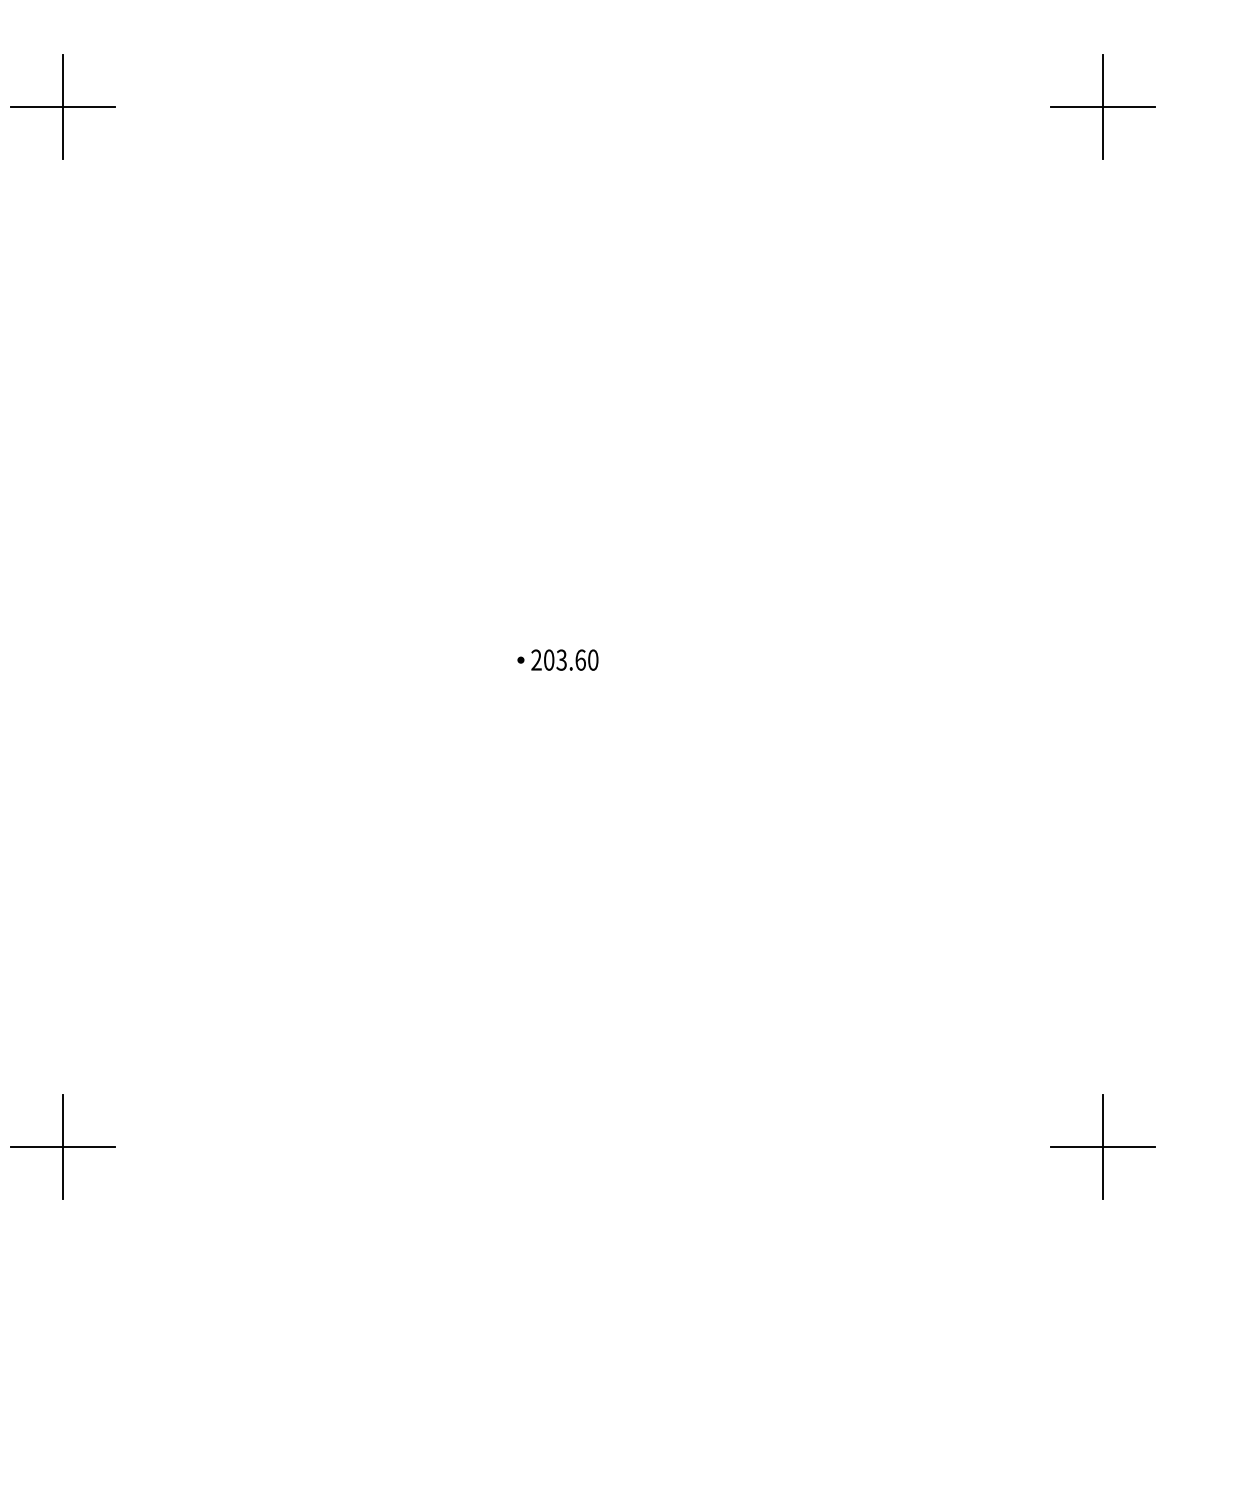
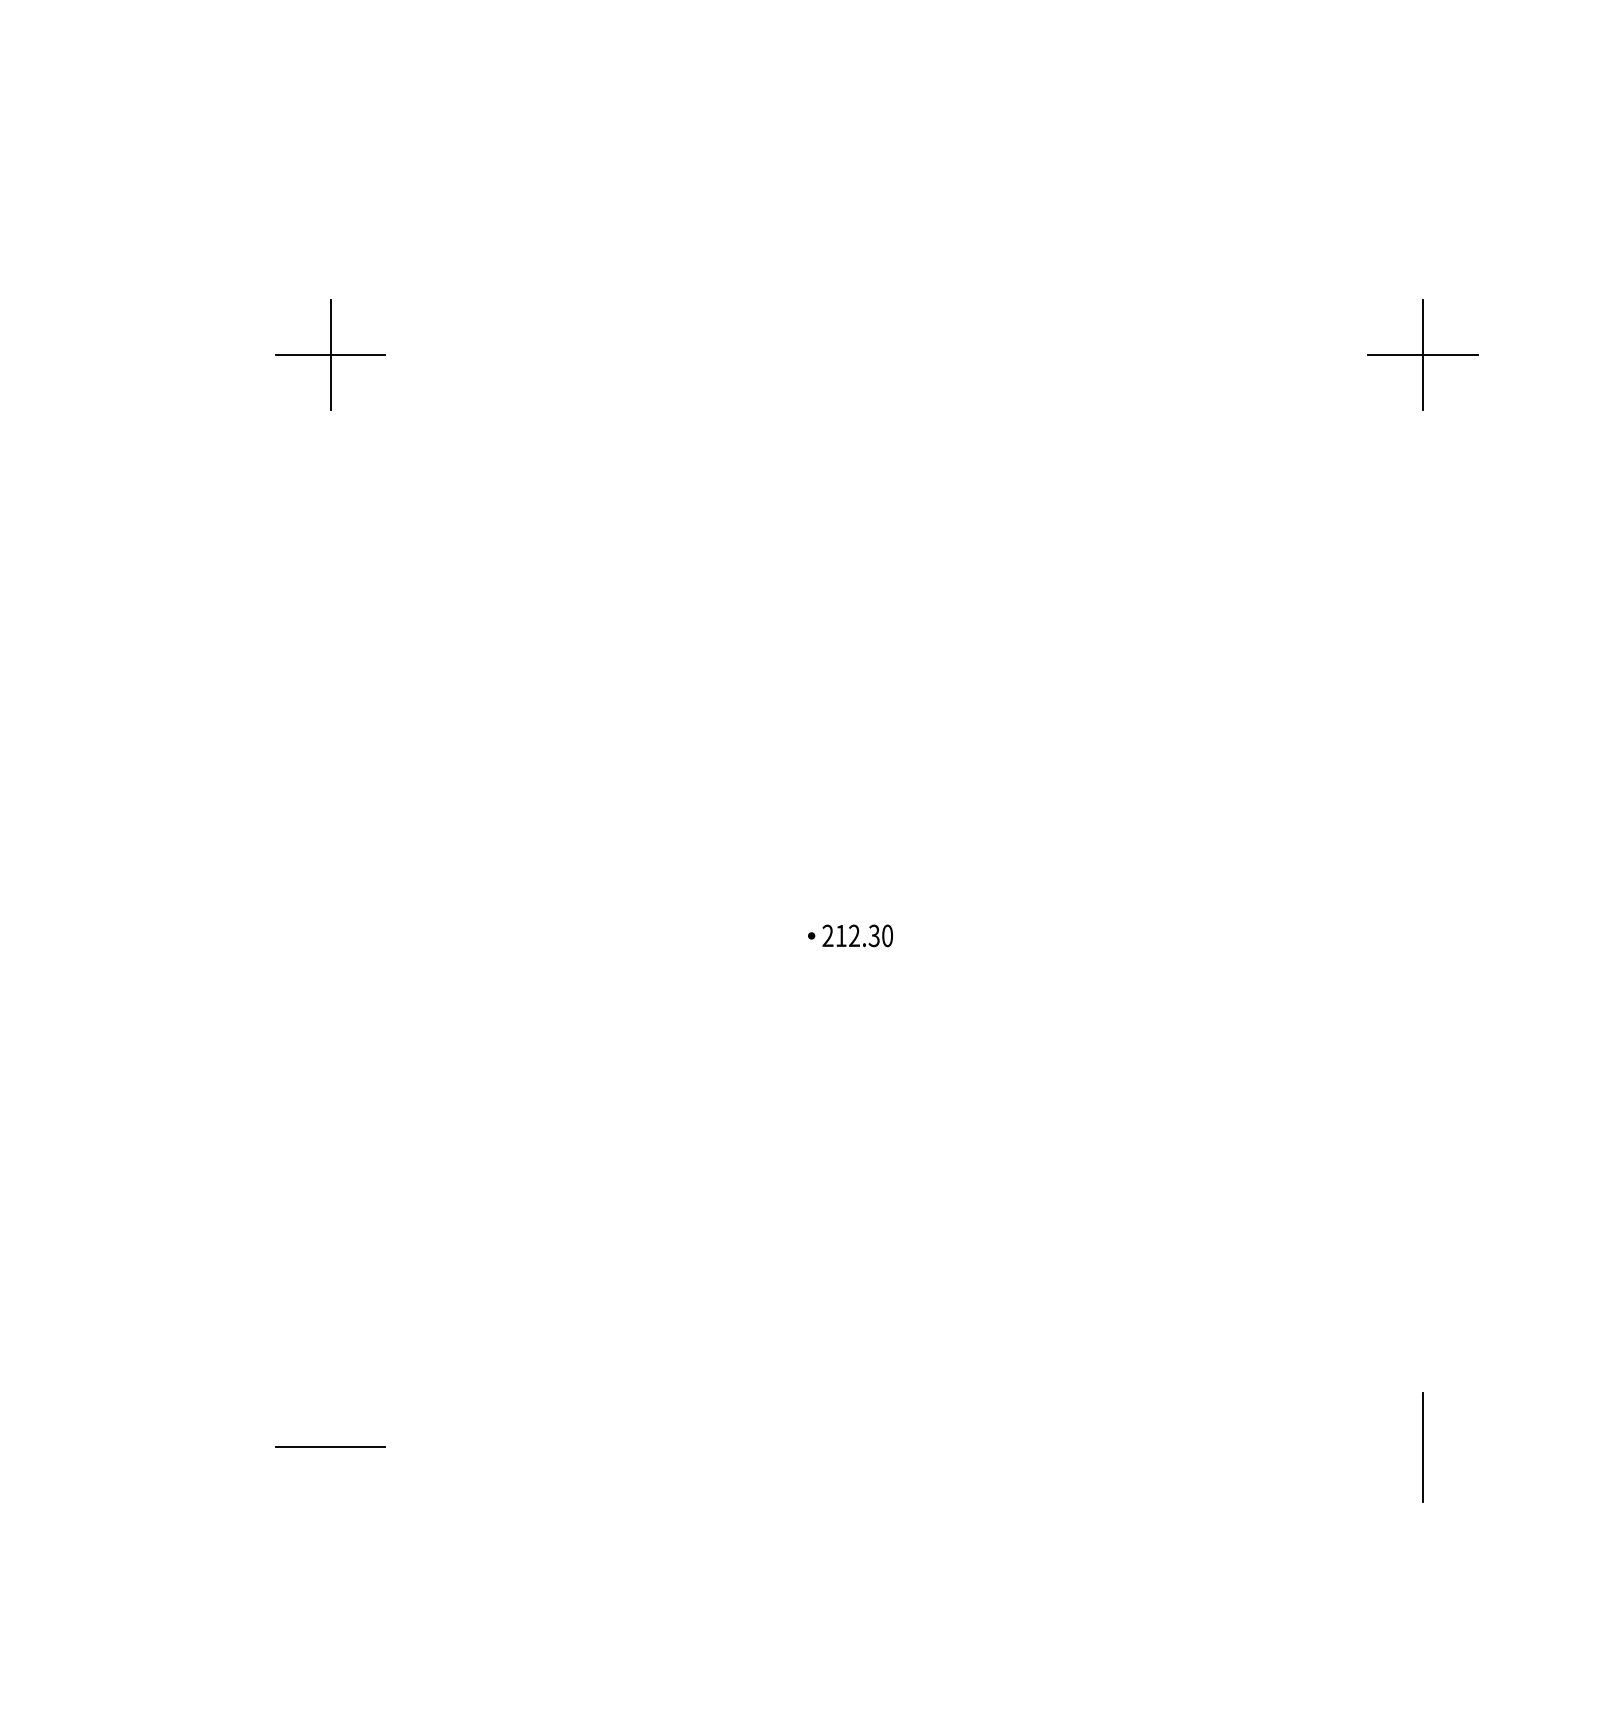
text: (564, 659) -> (857, 935), 203.60 -> 212.30
line: (62, 1146) -> (330, 1446), removed
line: (1102, 1147) -> (1422, 1447), removed

